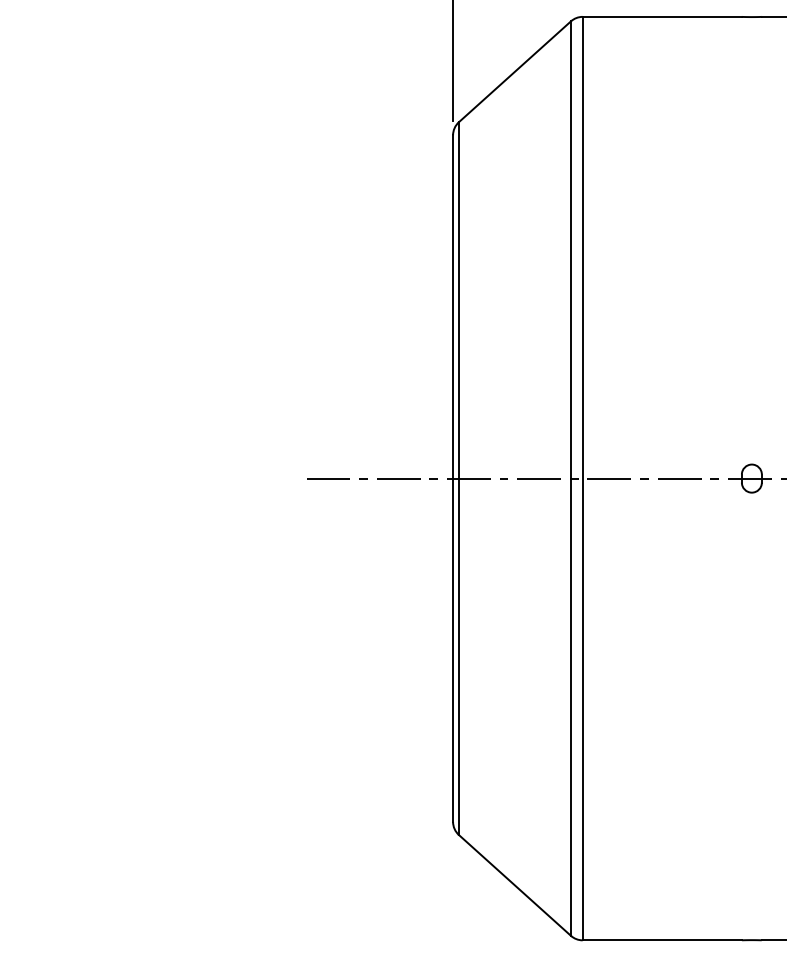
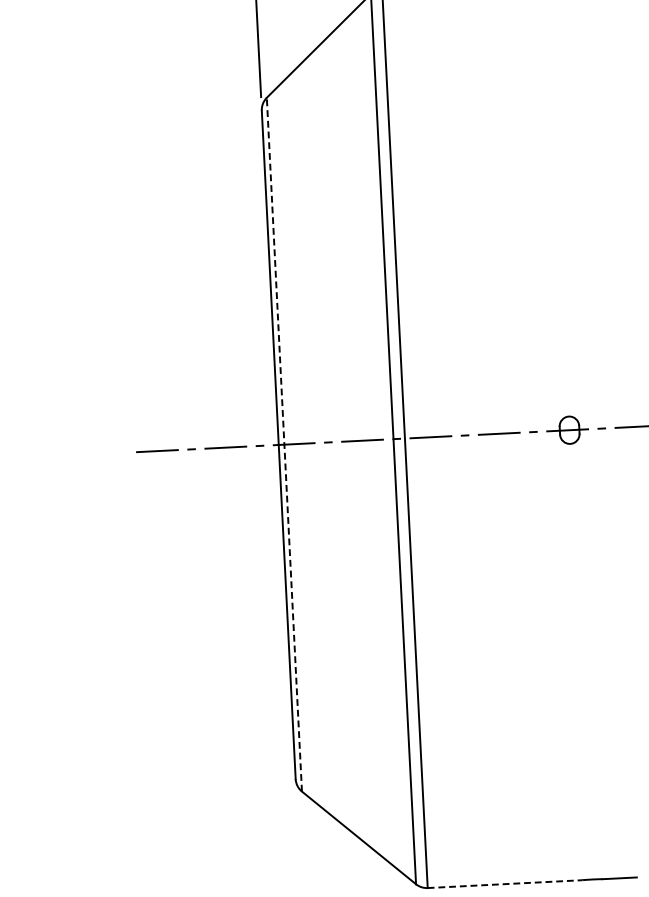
line: (458, 478) -> (284, 444), solid -> dashed
line: (662, 940) -> (505, 884), solid -> dashed

